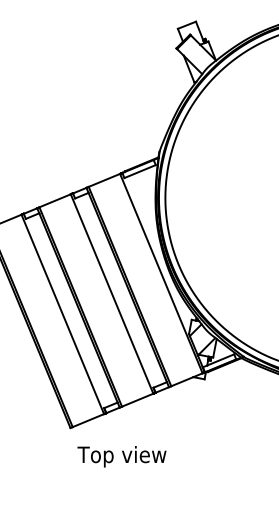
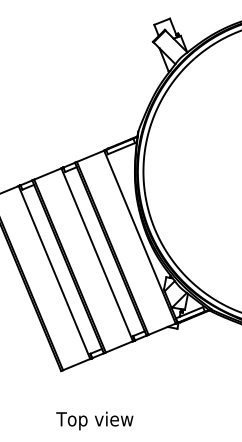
text: (121, 456) -> (94, 420), moved

